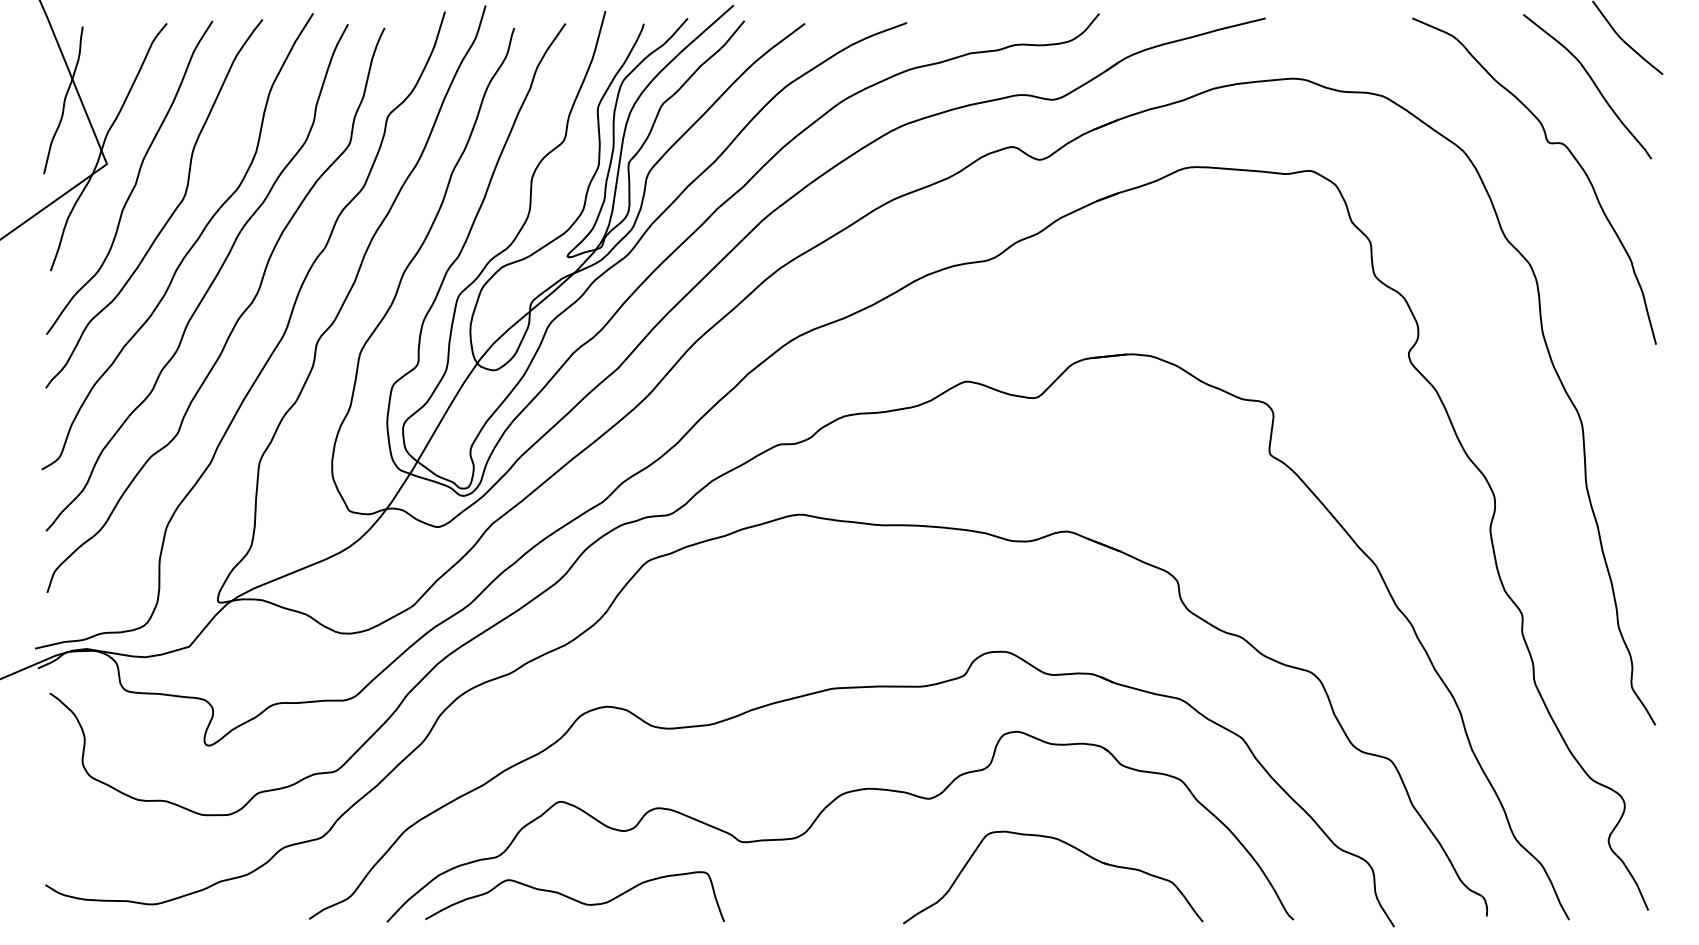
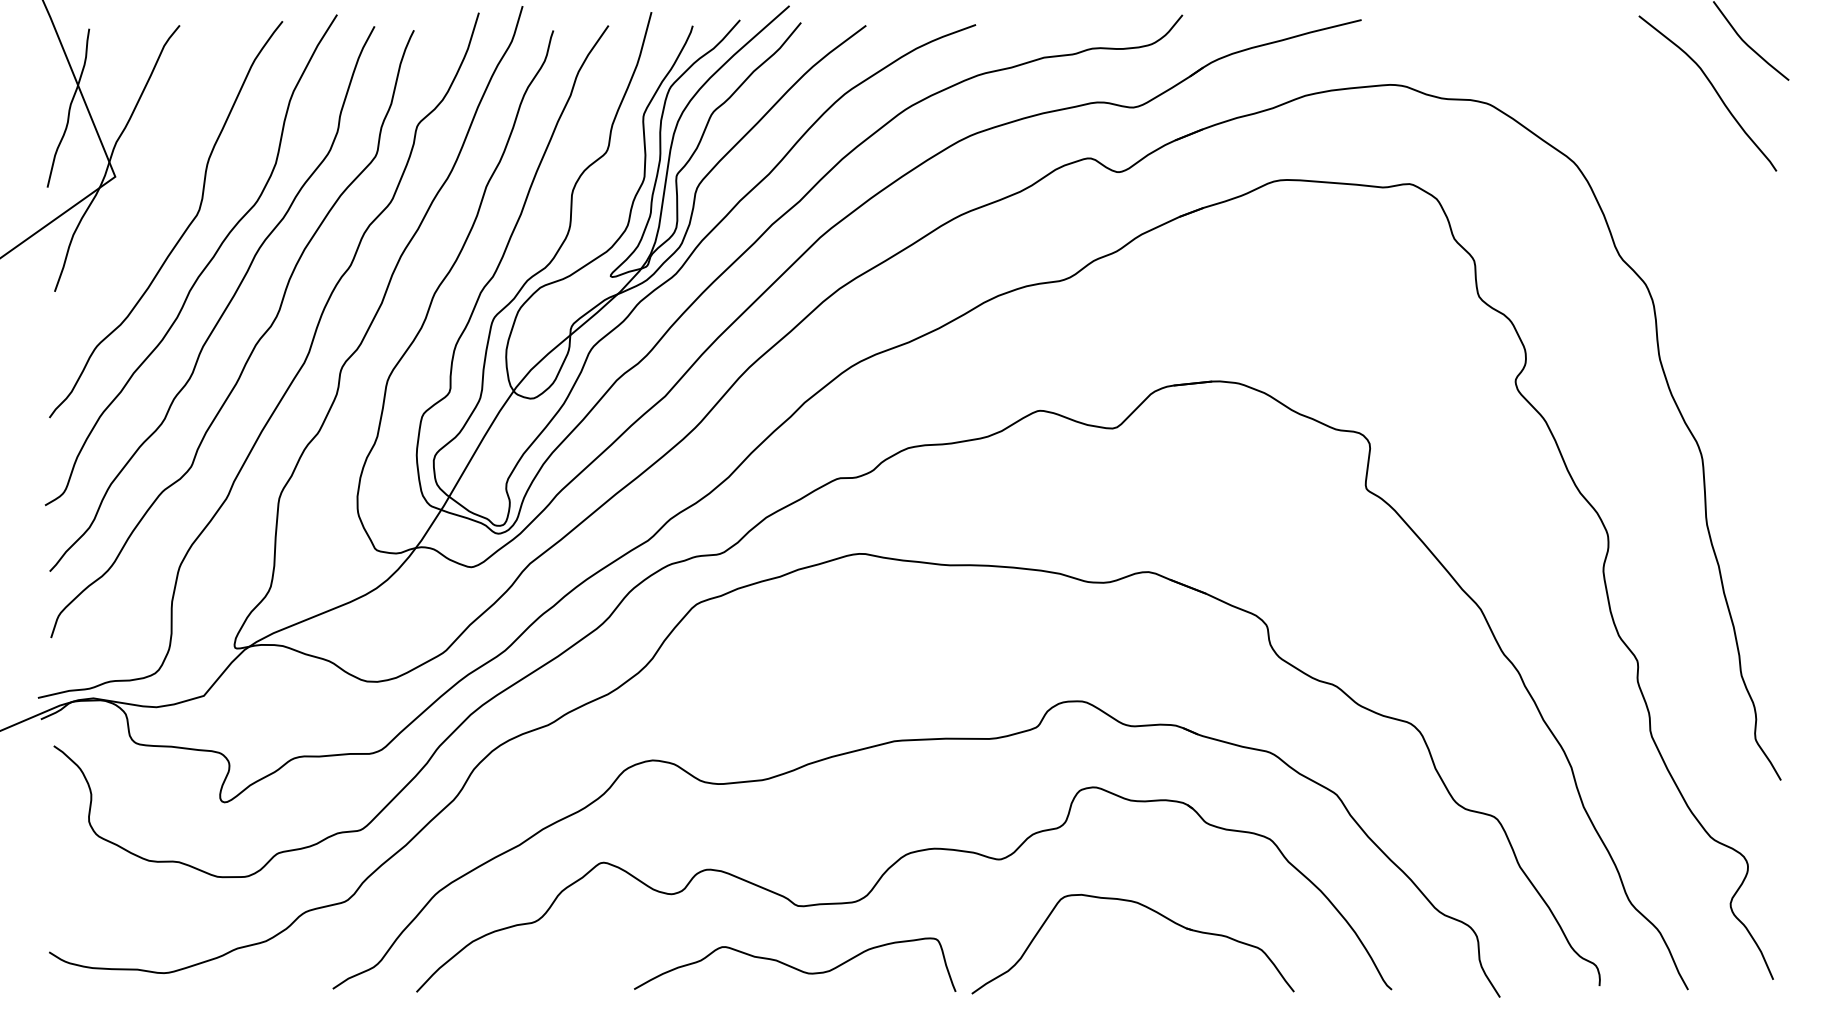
curve: (1548, 143) -> (1665, 154), removed
curve: (135, 180) -> (145, 194), removed
curve: (574, 898) -> (794, 966), moved

